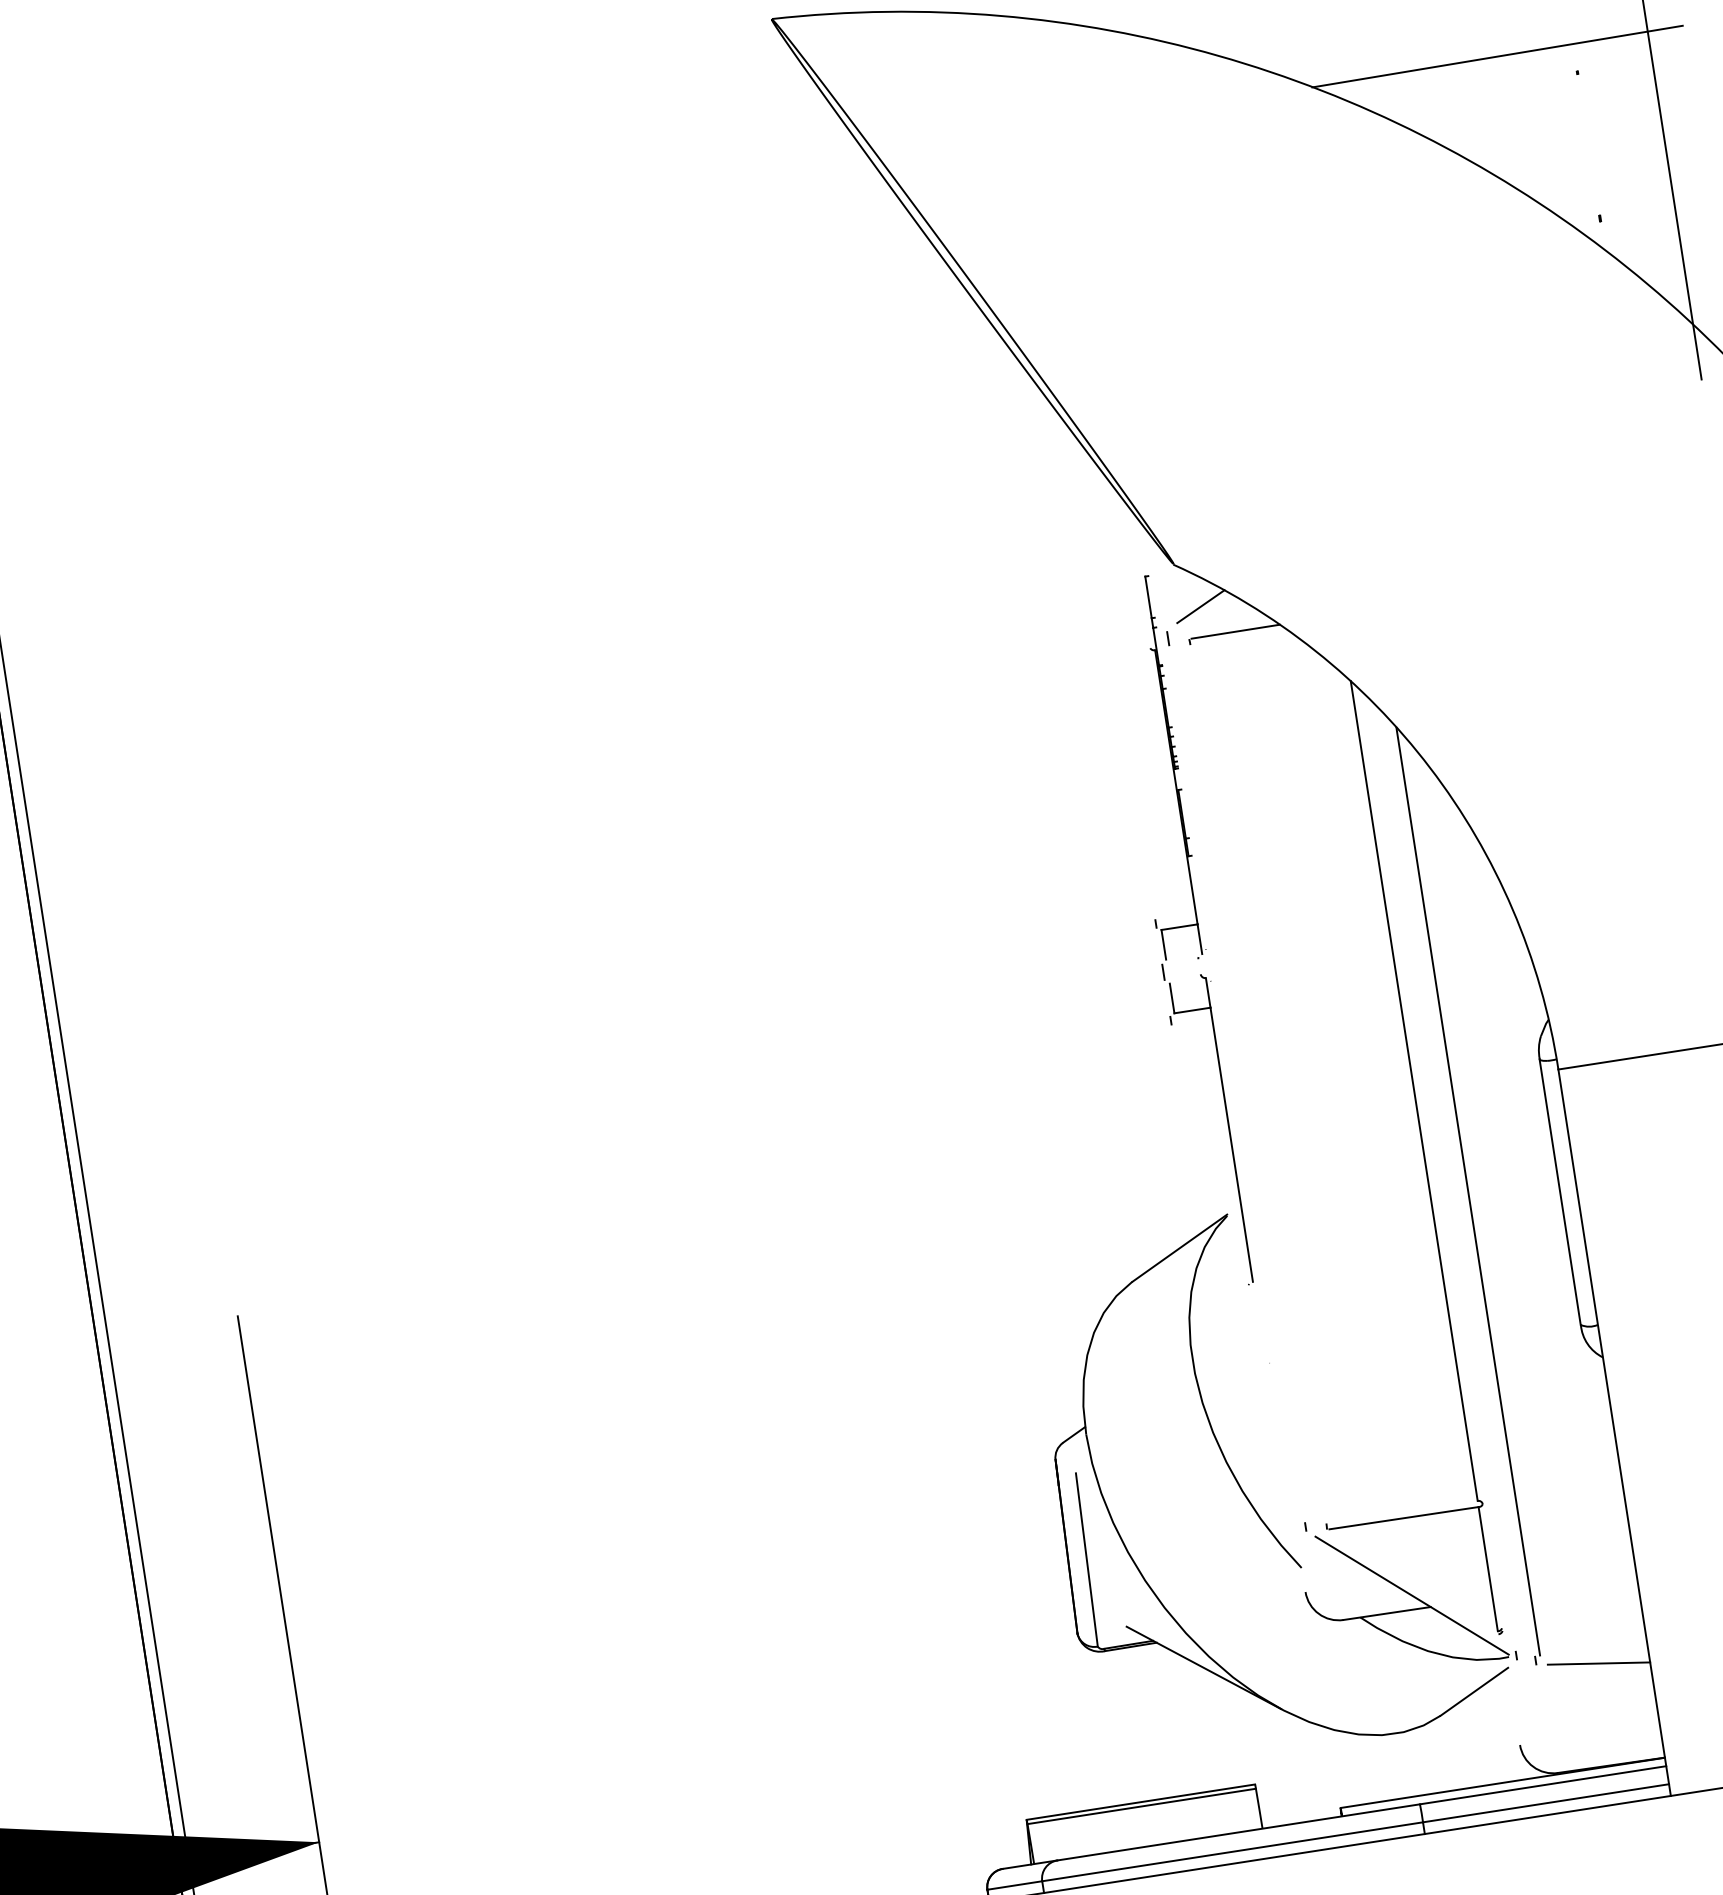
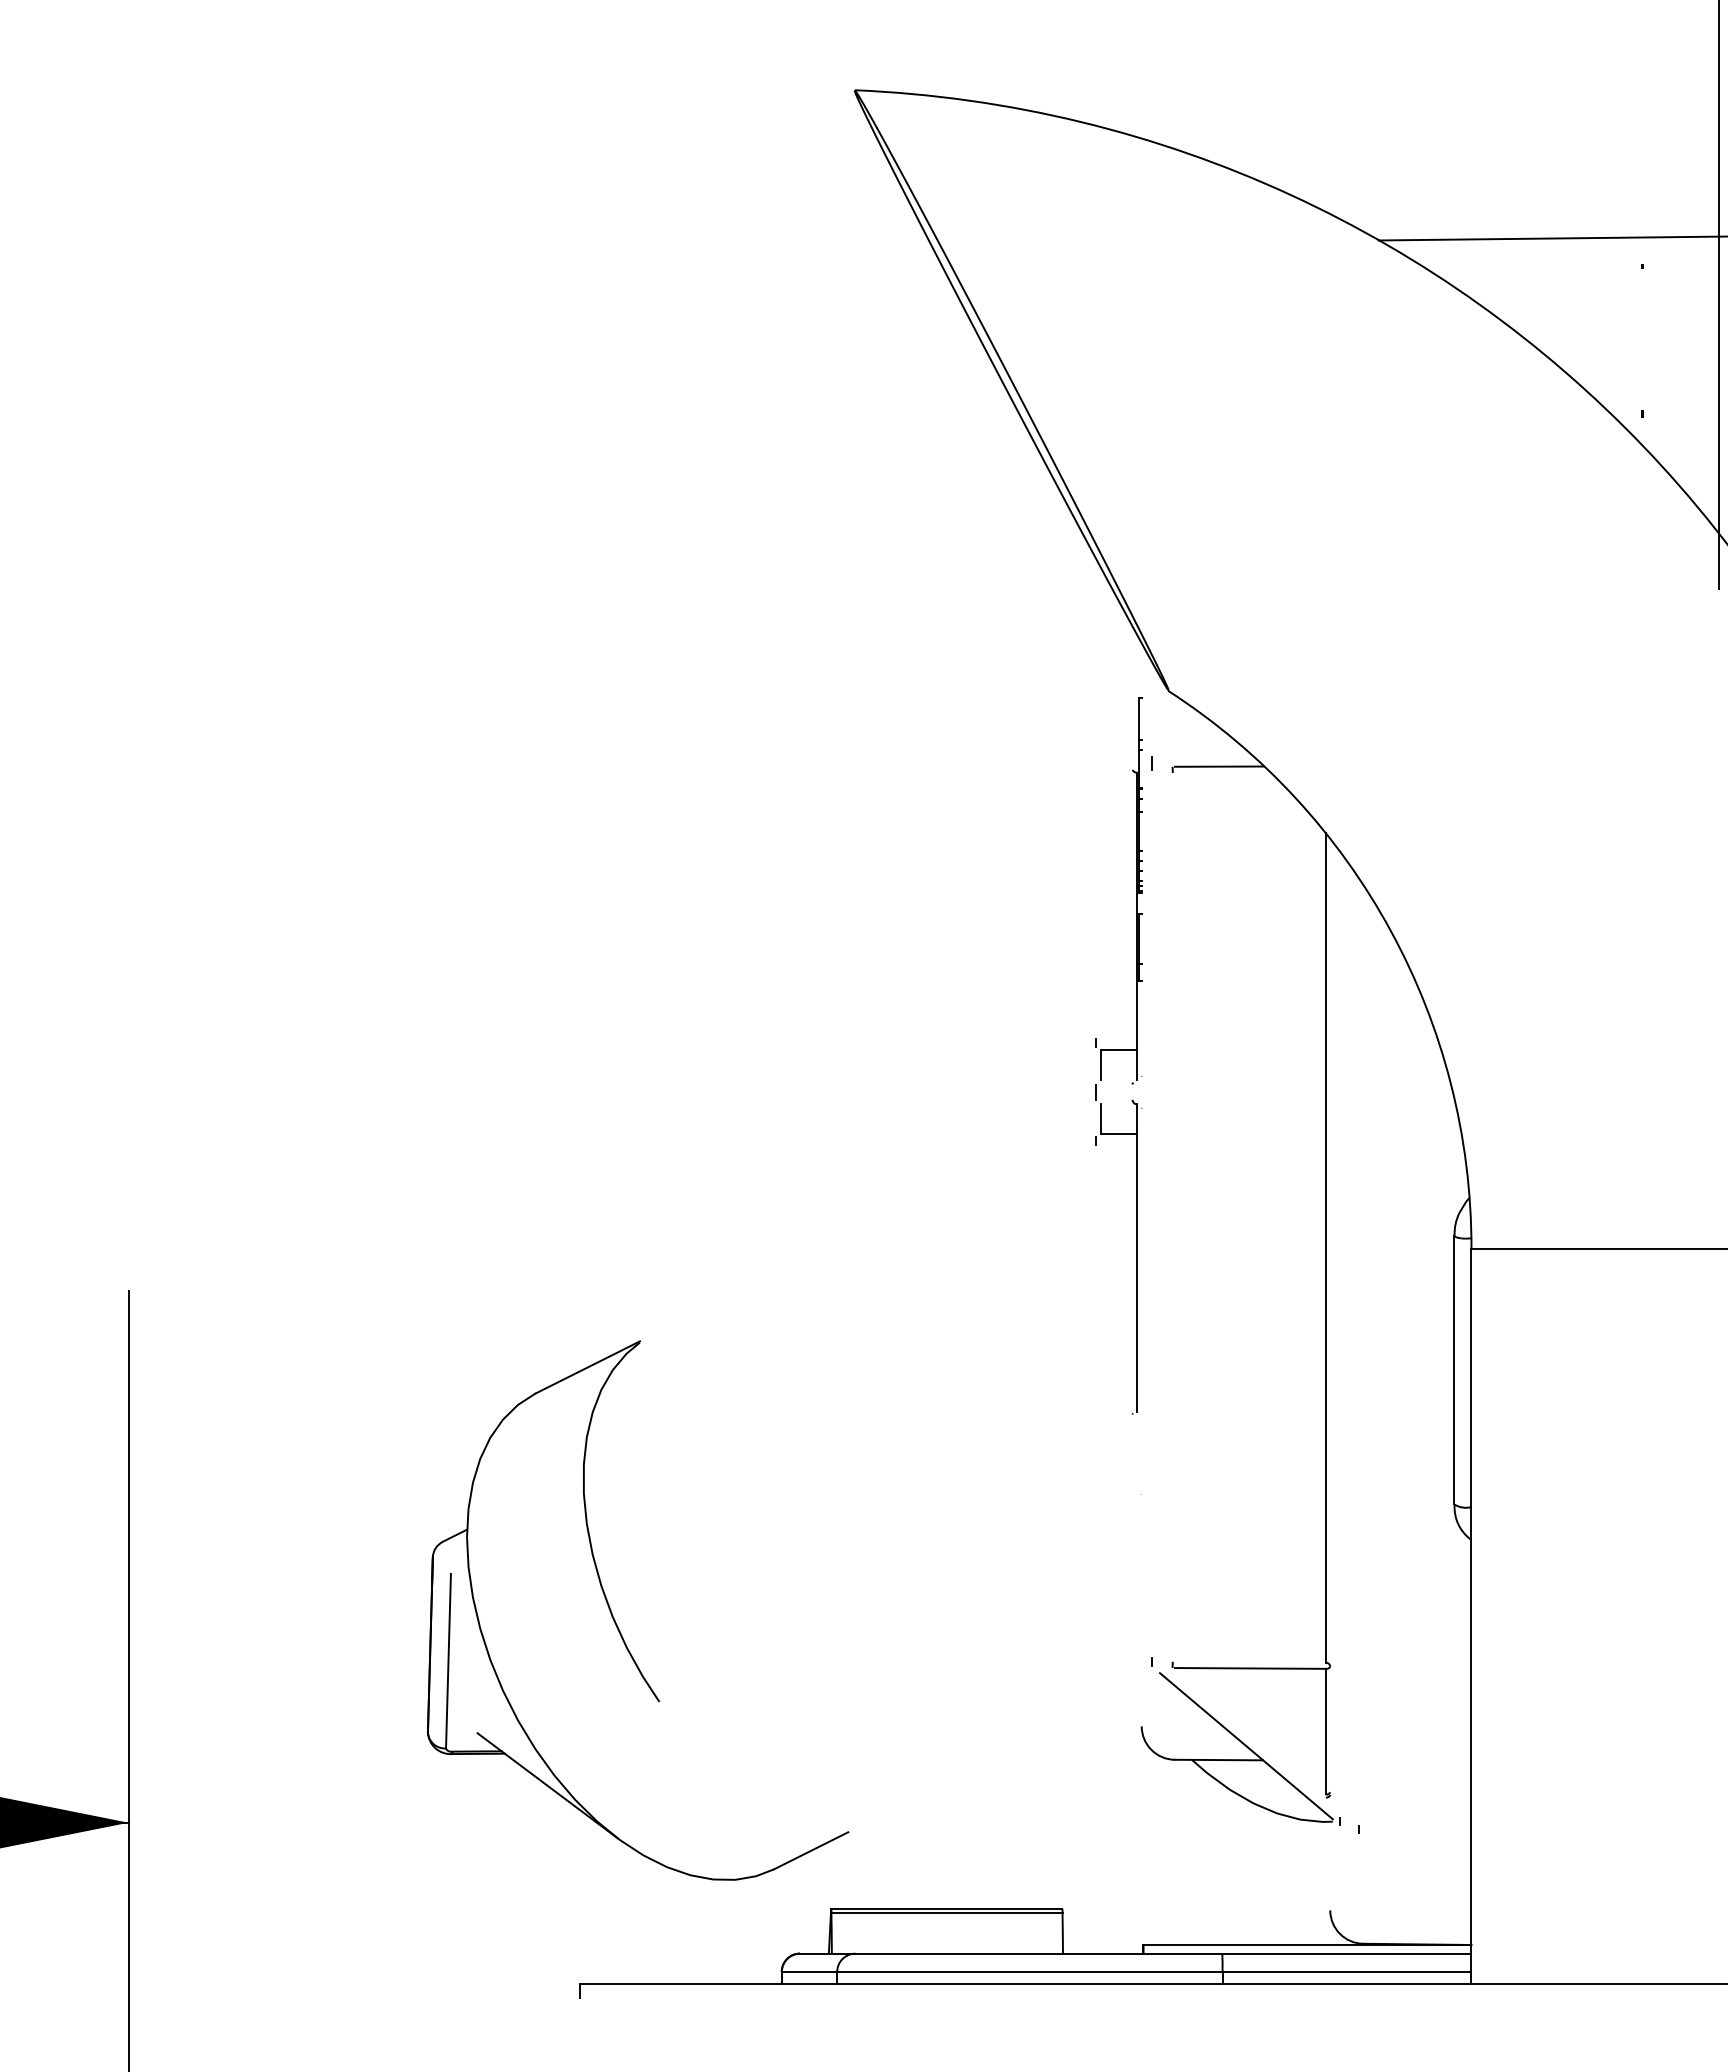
line: (1200, 606) -> (1188, 736), removed
line: (1468, 1191) -> (1363, 1355), removed
part: (1246, 1496) -> (616, 1622), moved
line: (1598, 1663) -> (1420, 1841), removed

